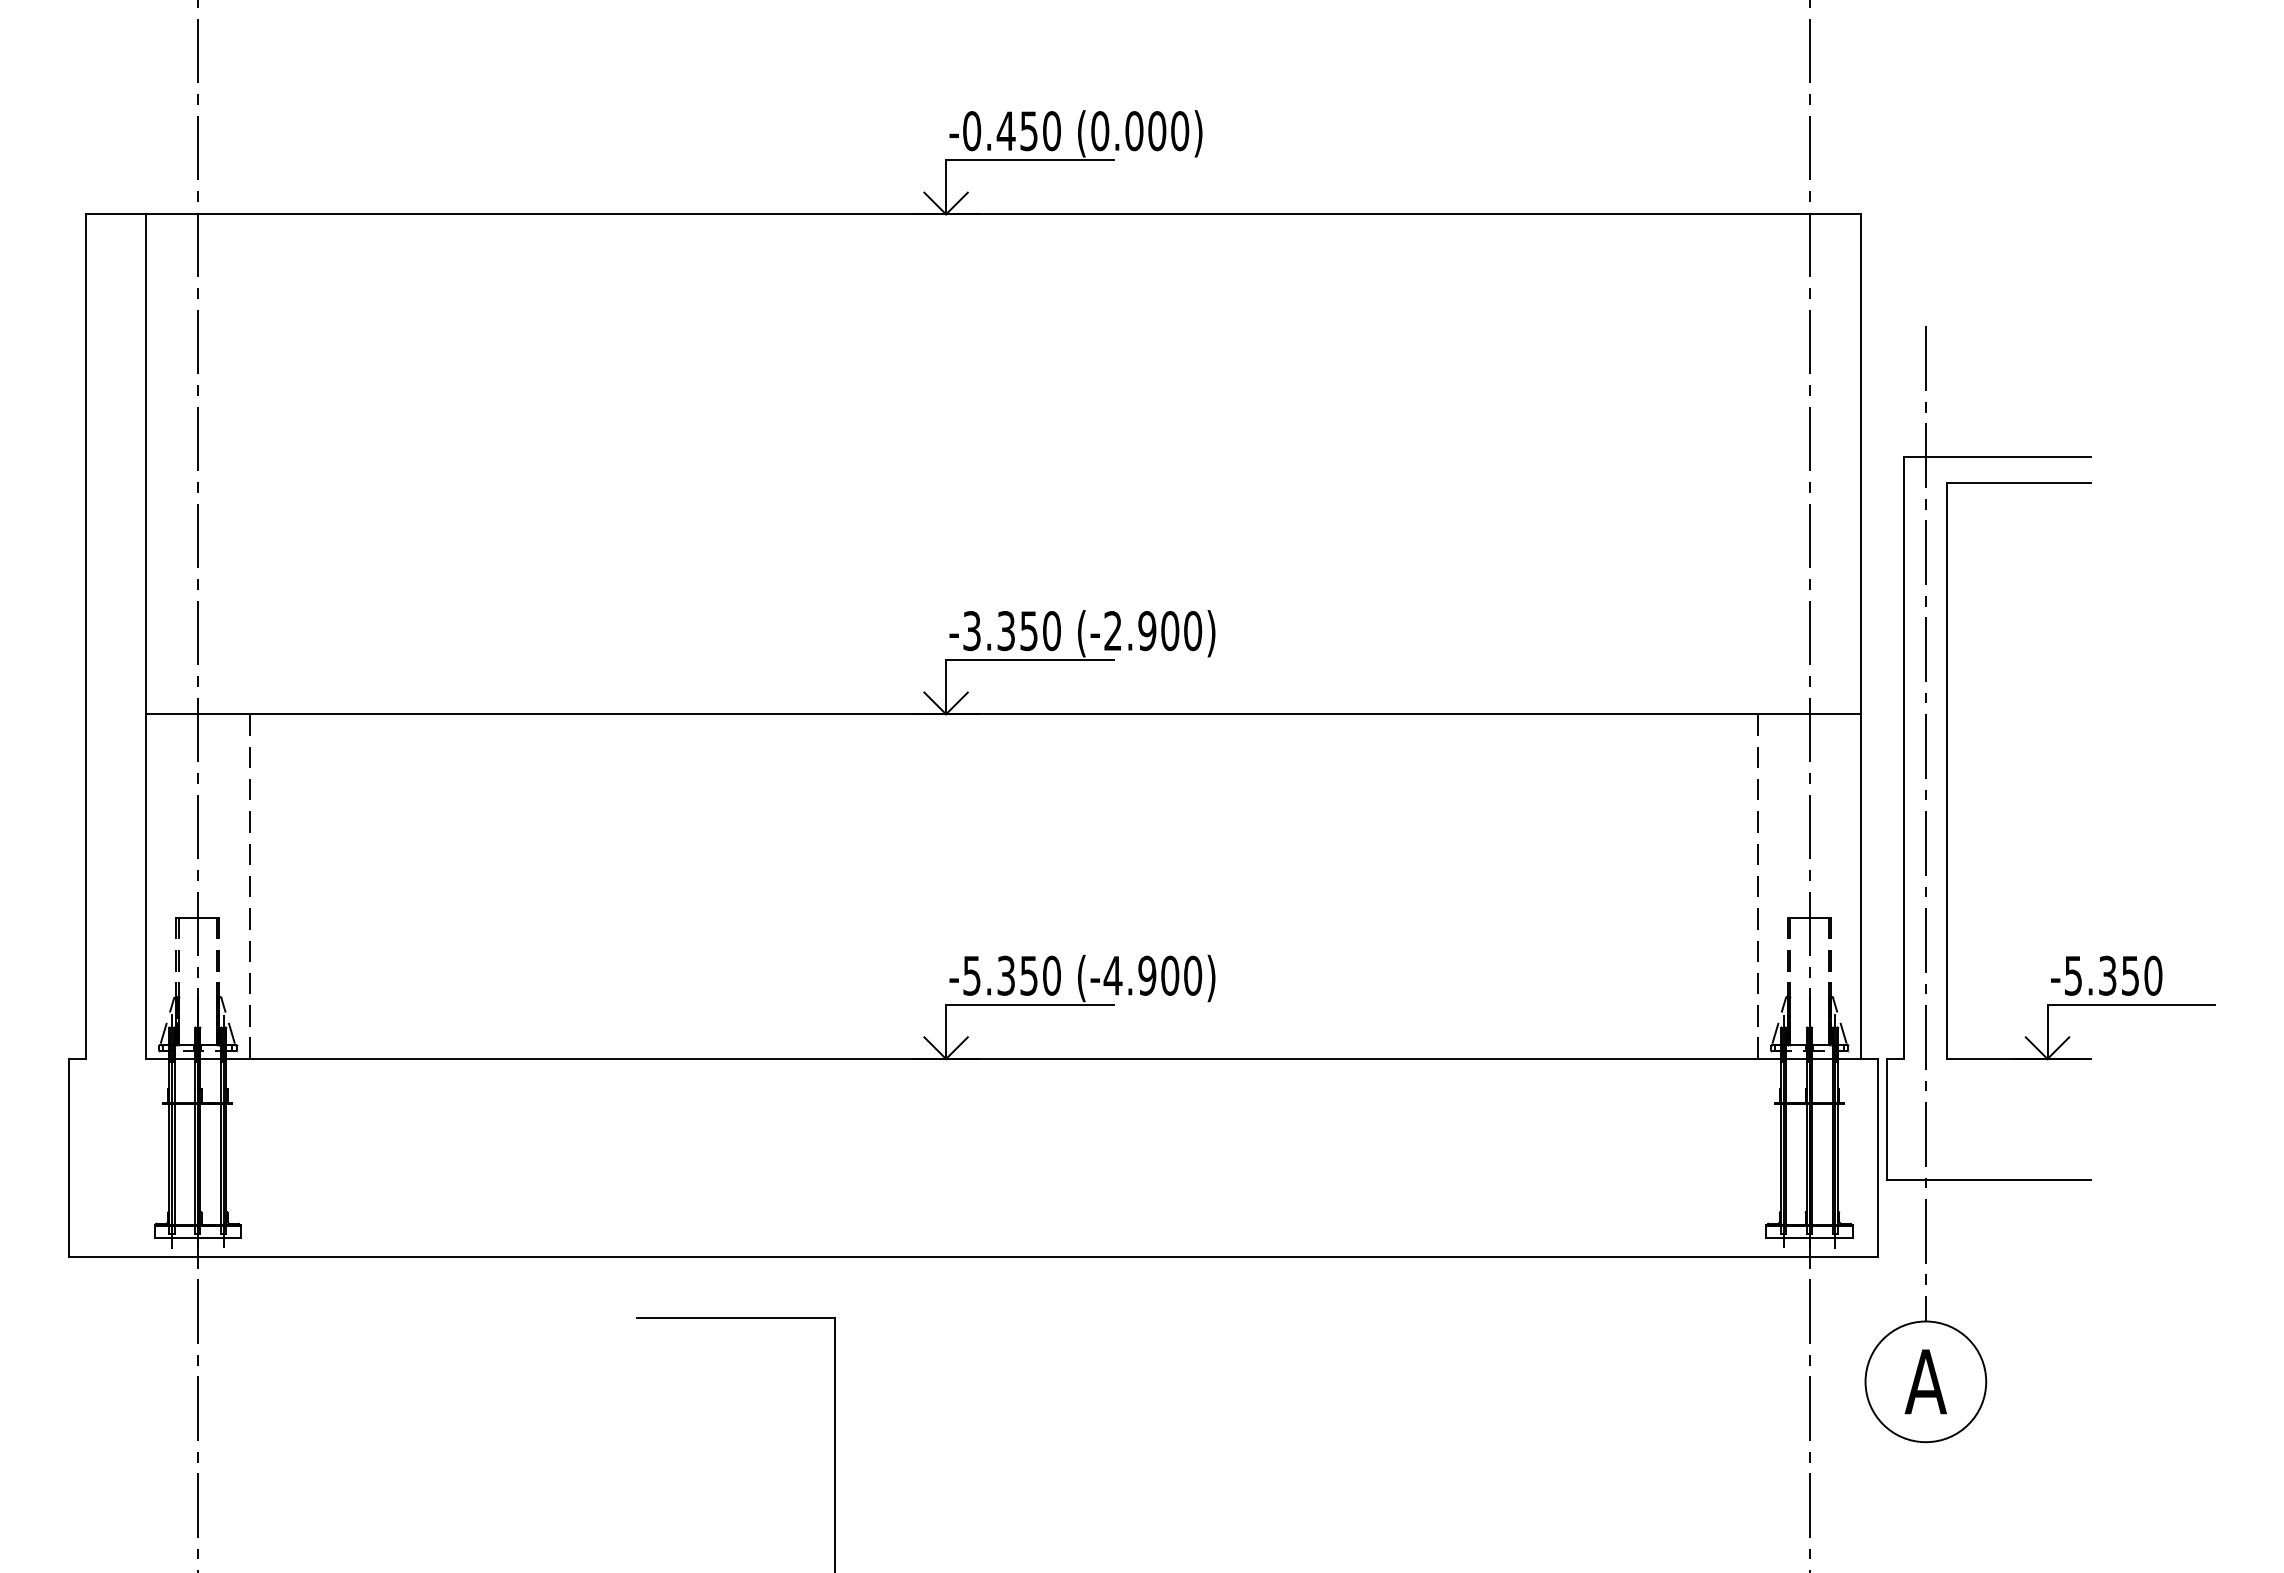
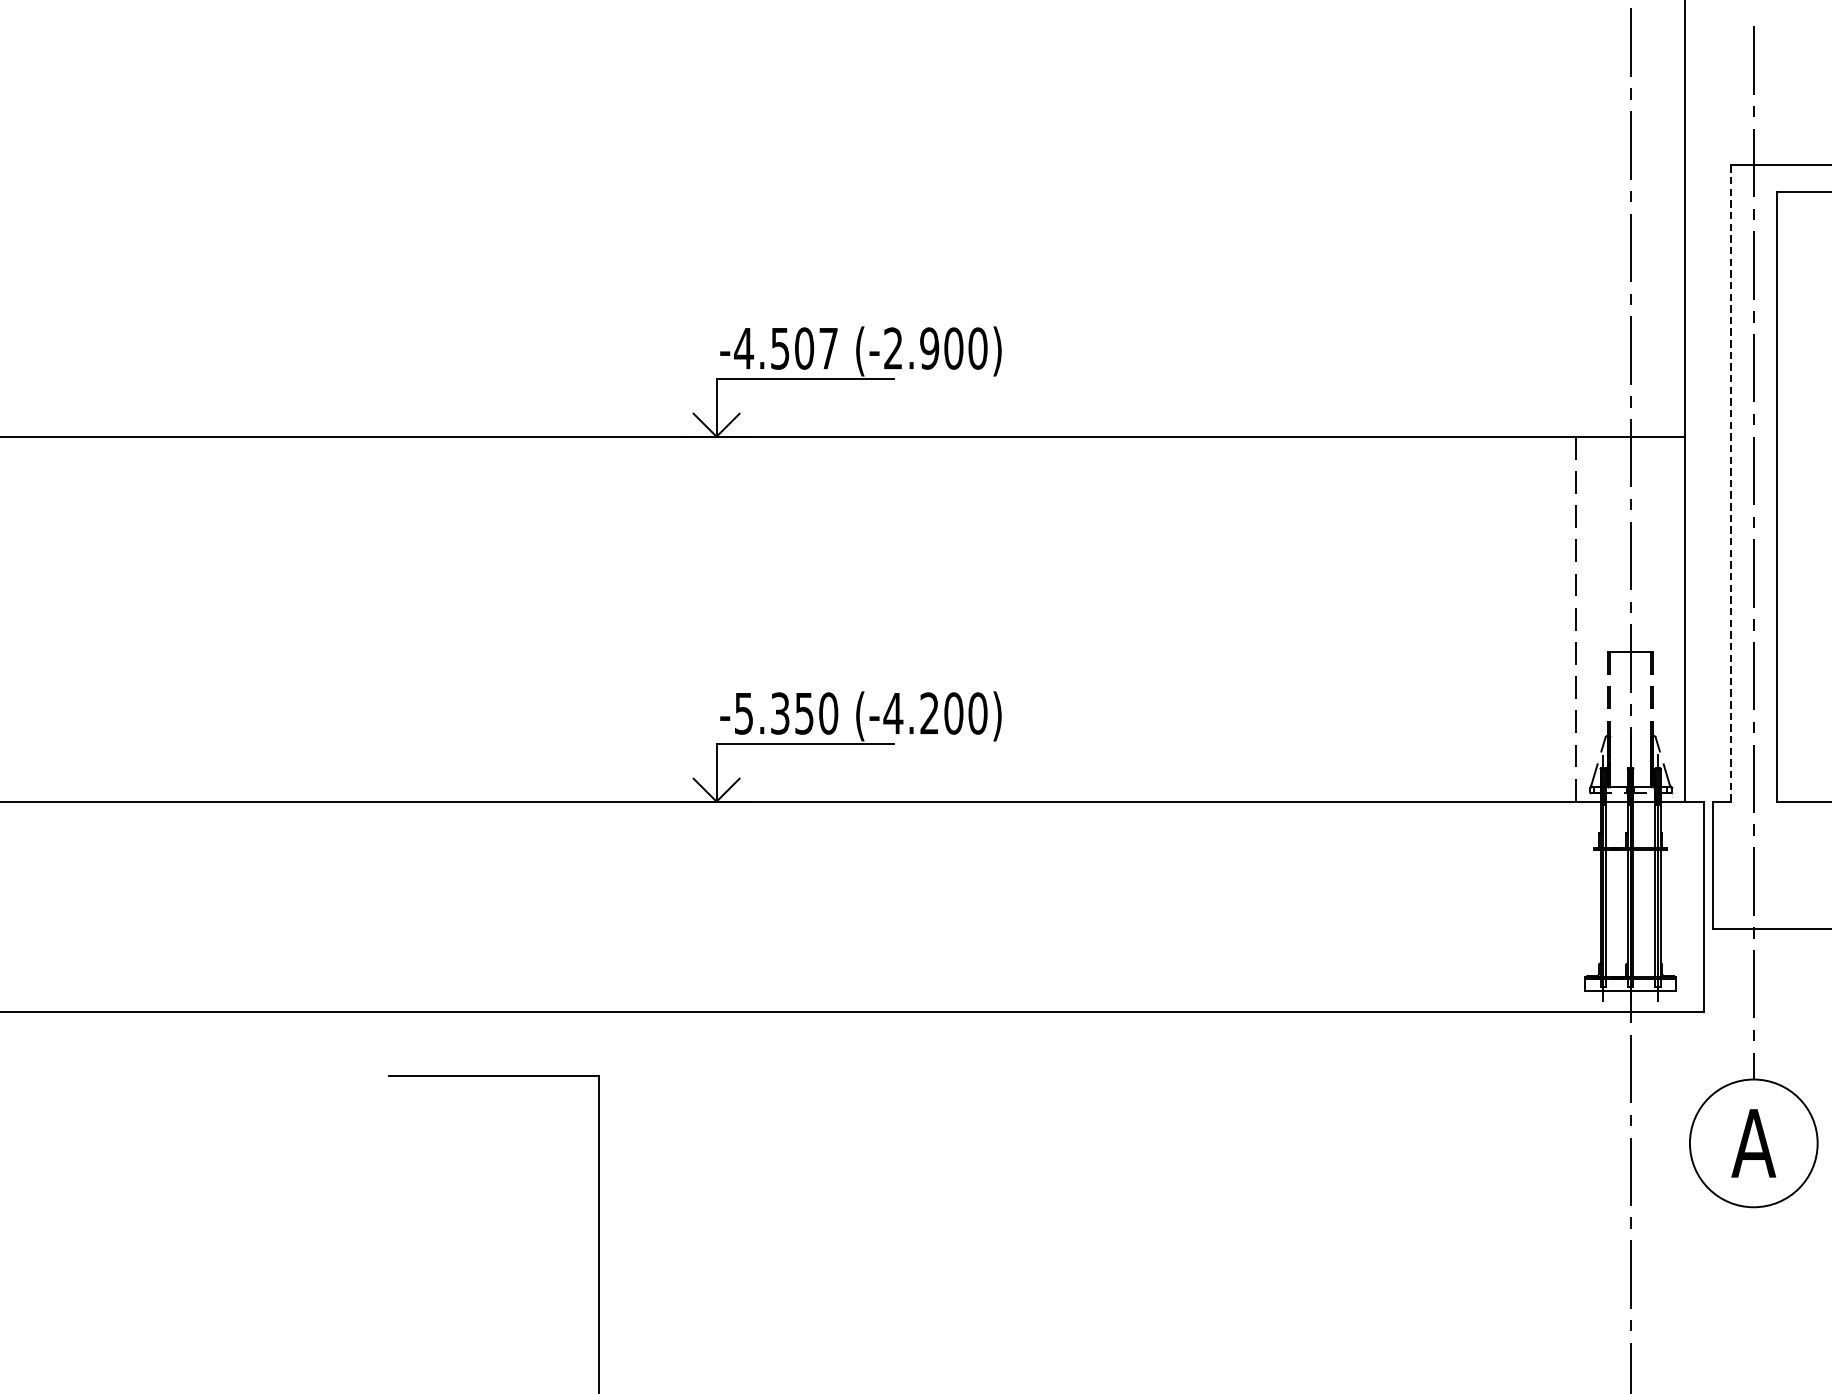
text: (1011, 631) -> (785, 349), -3.350 -> -4.507
line: (1904, 758) -> (1731, 483), solid -> dashed
text: (1147, 975) -> (929, 713), (-4.900) -> (-4.200)

